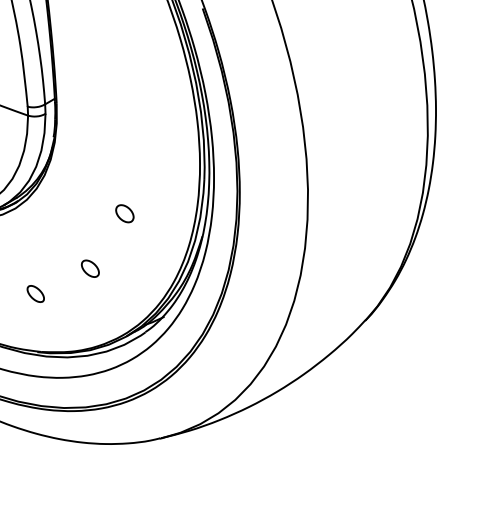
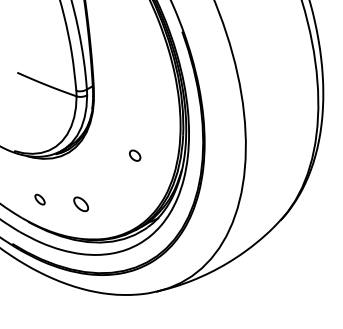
part: (90, 267) -> (114, 188), removed
part: (36, 292) -> (81, 203), size x1.4

